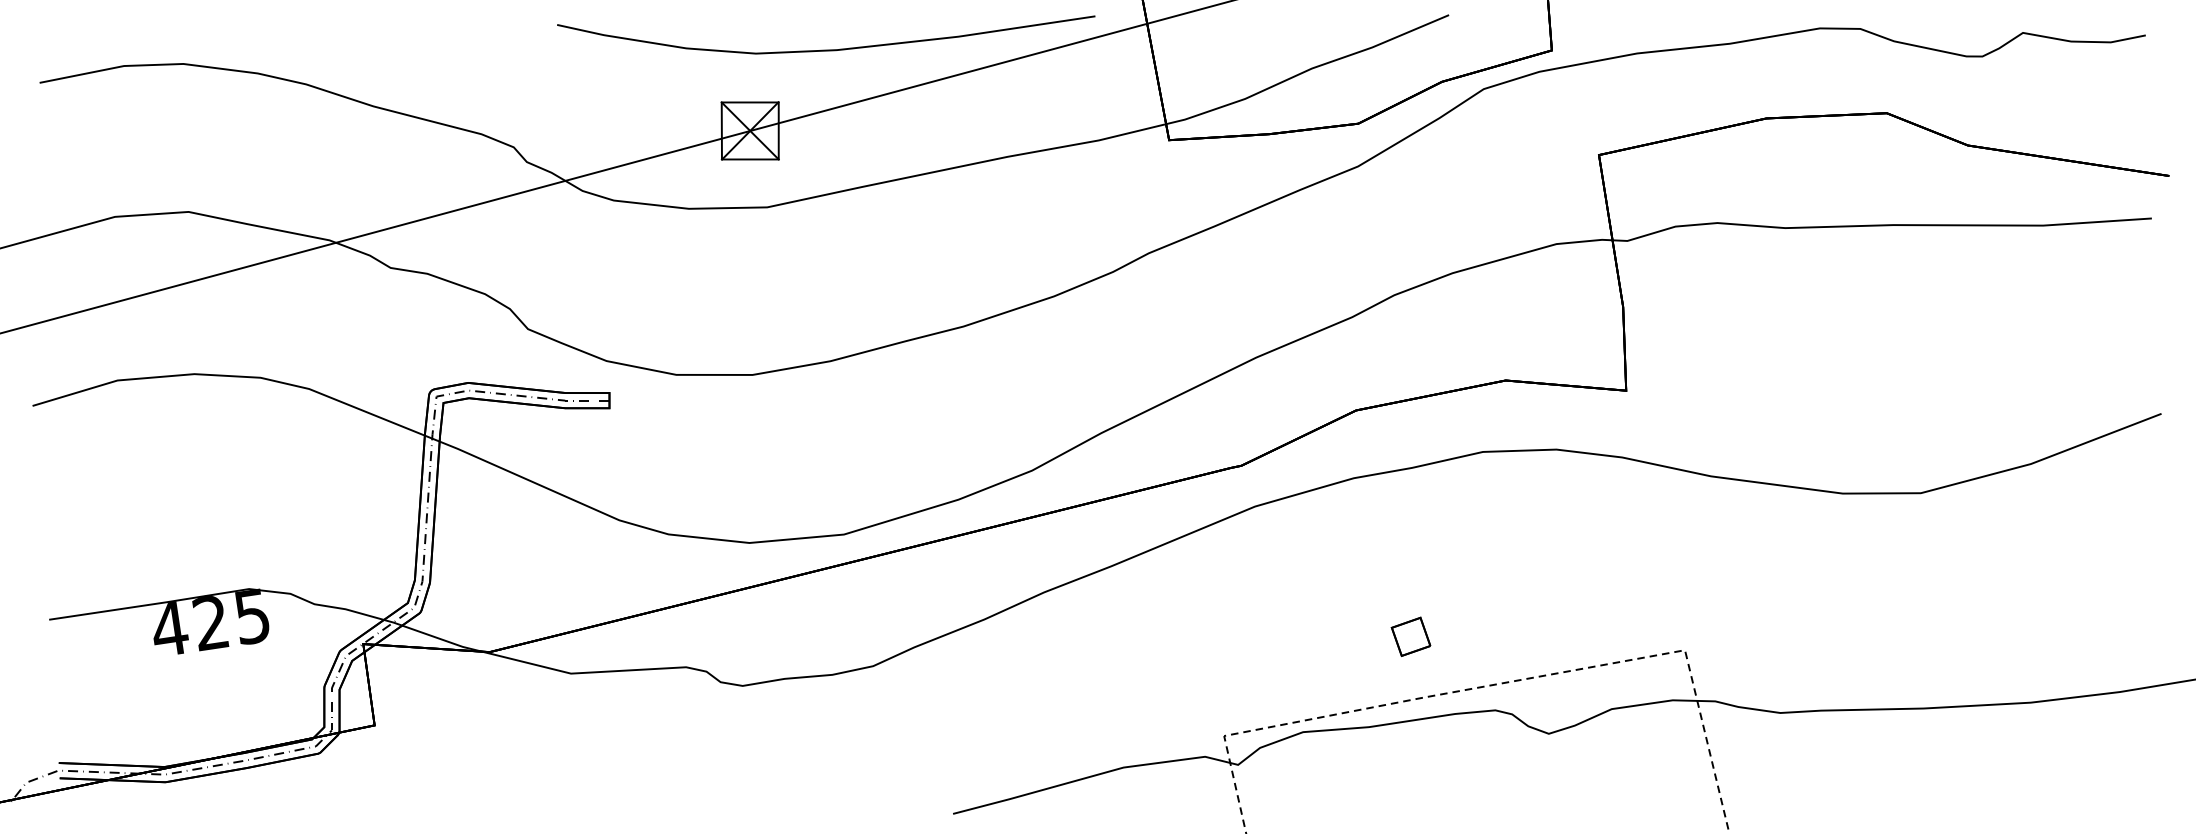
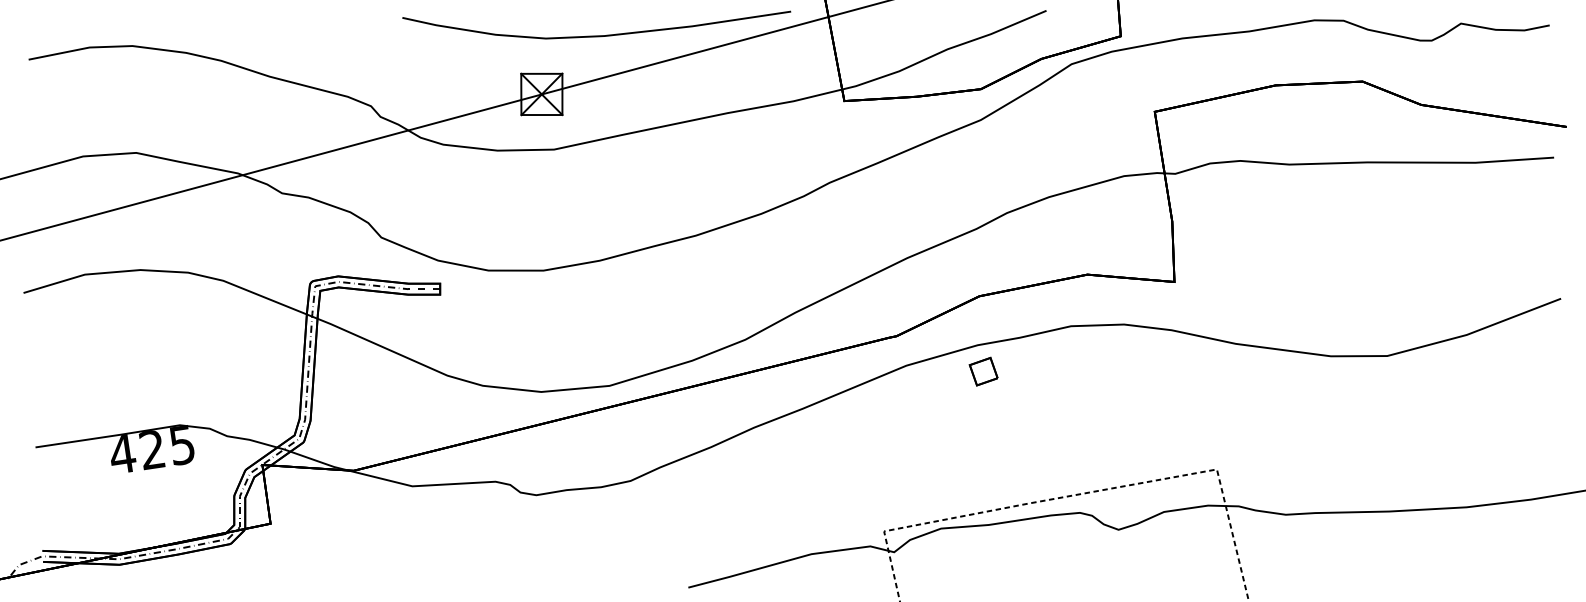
part: (1410, 636) -> (983, 371), moved

